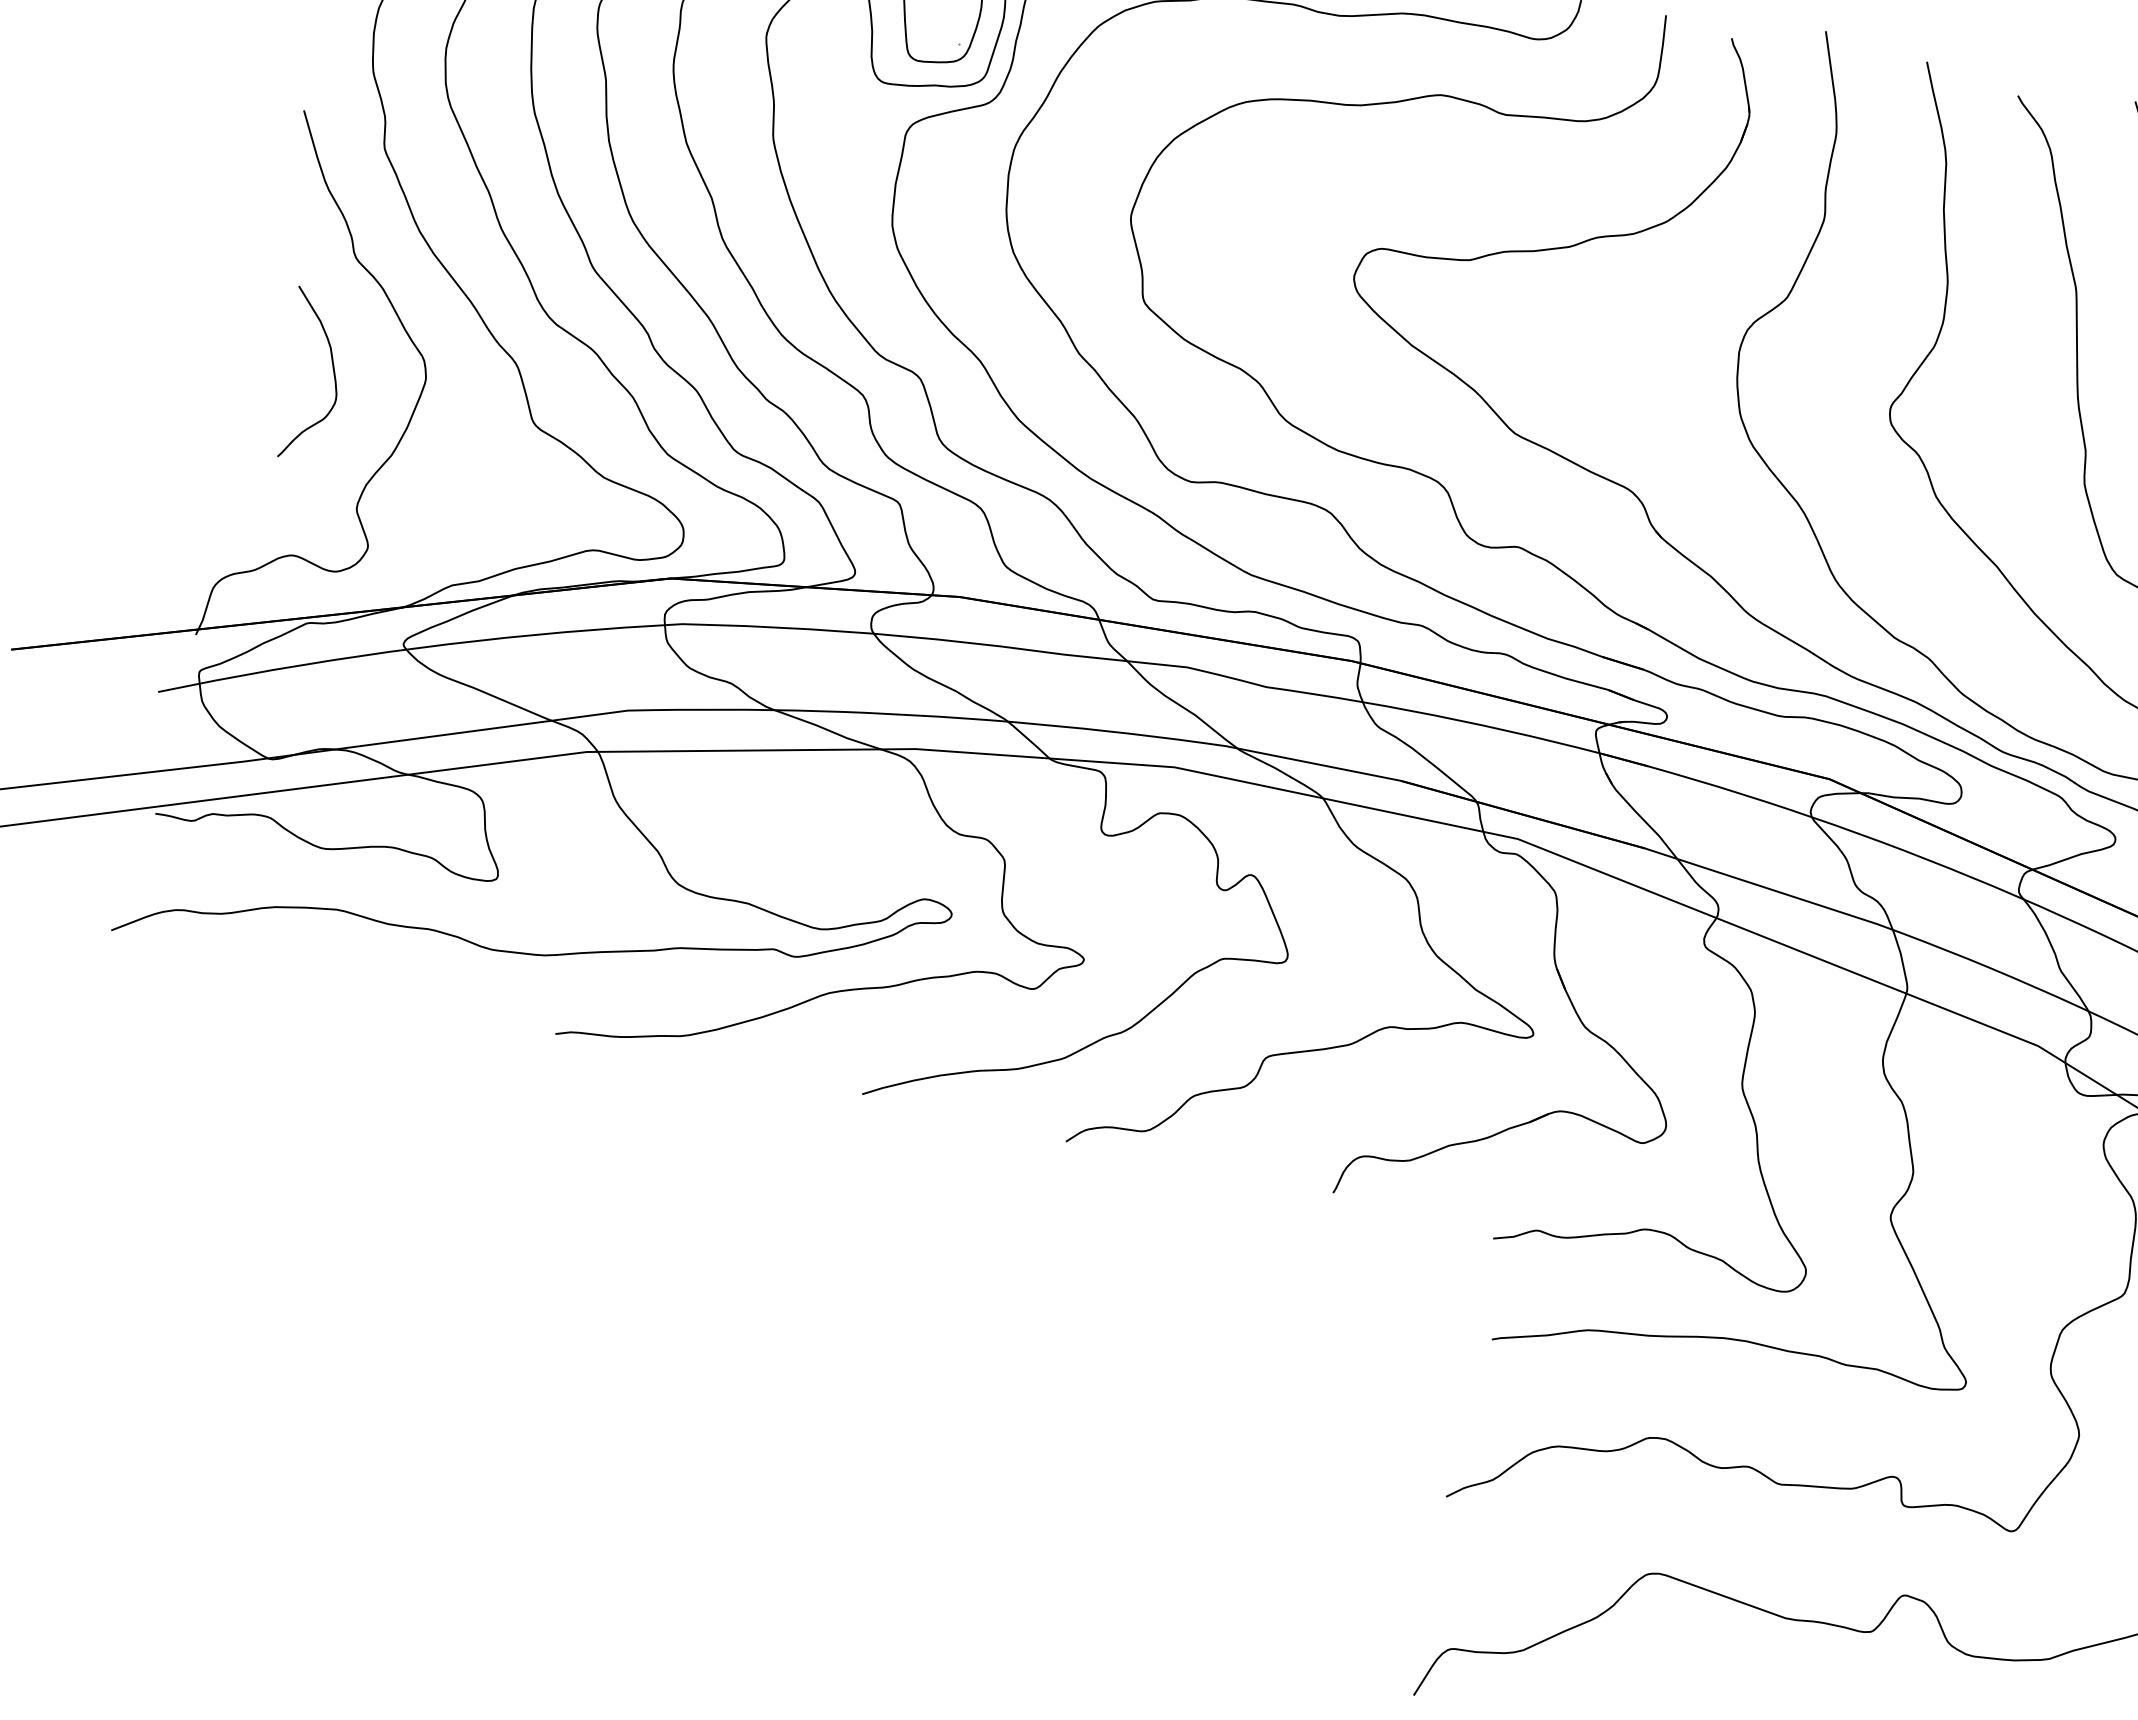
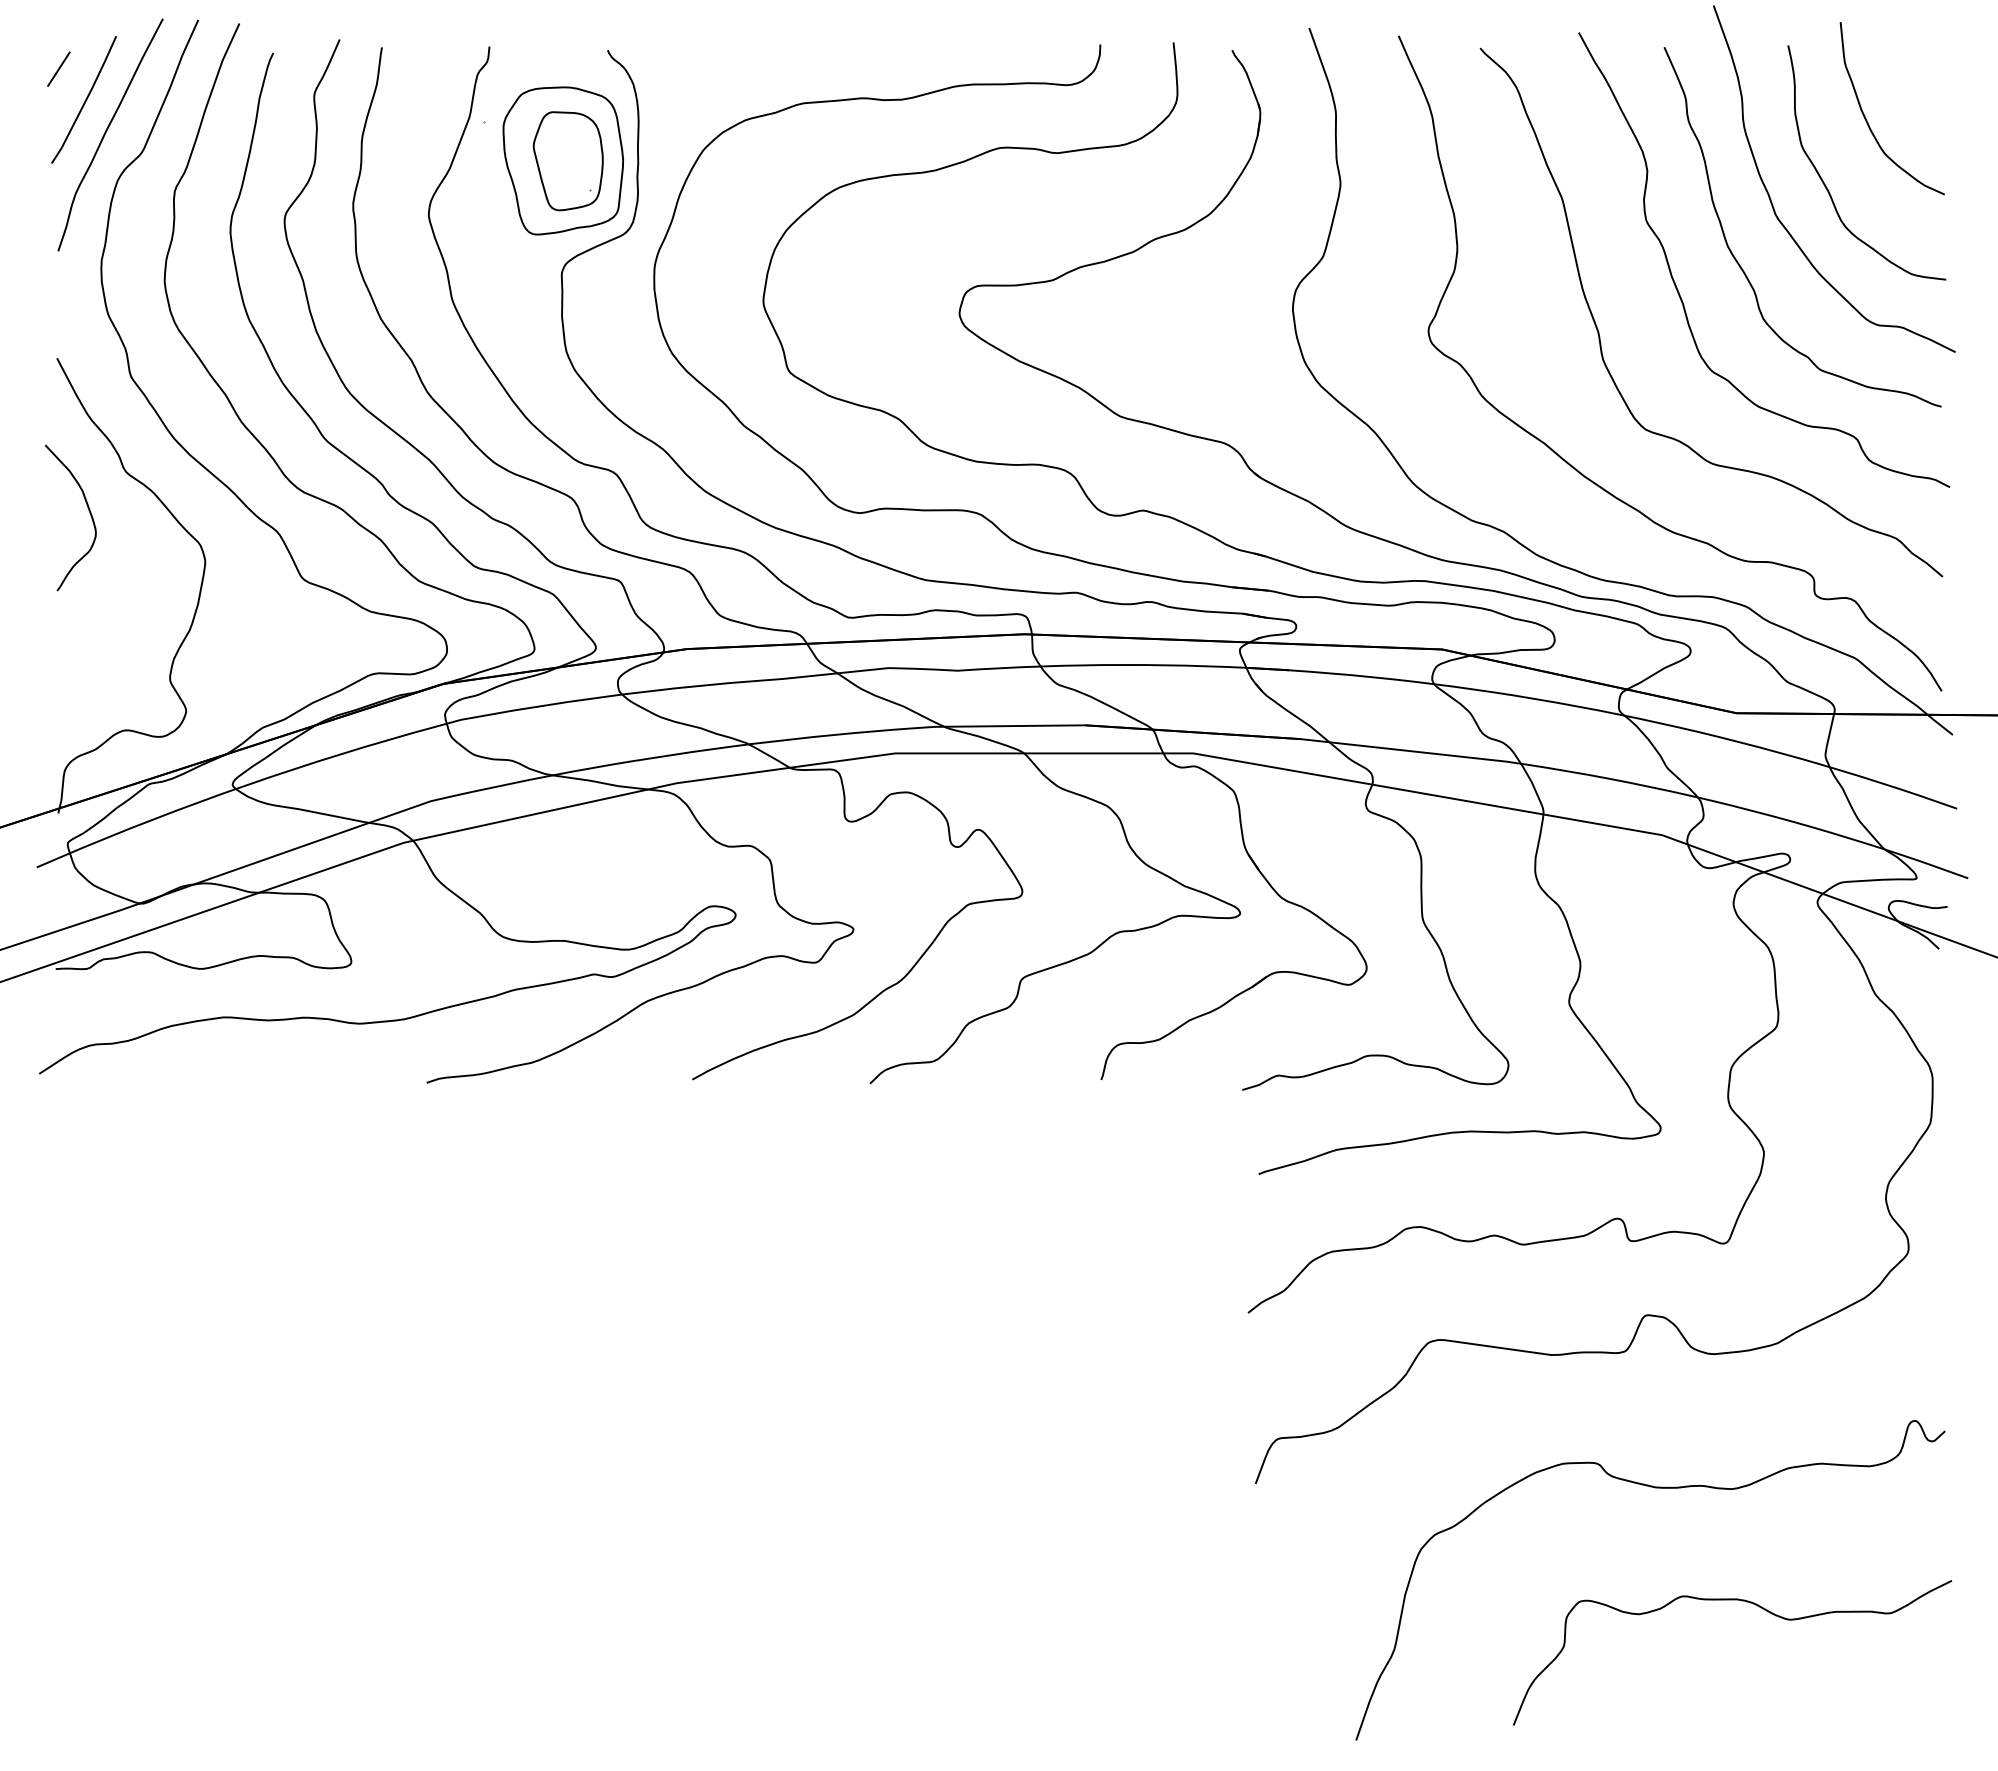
curve: (332, 371) -> (88, 510), moved

